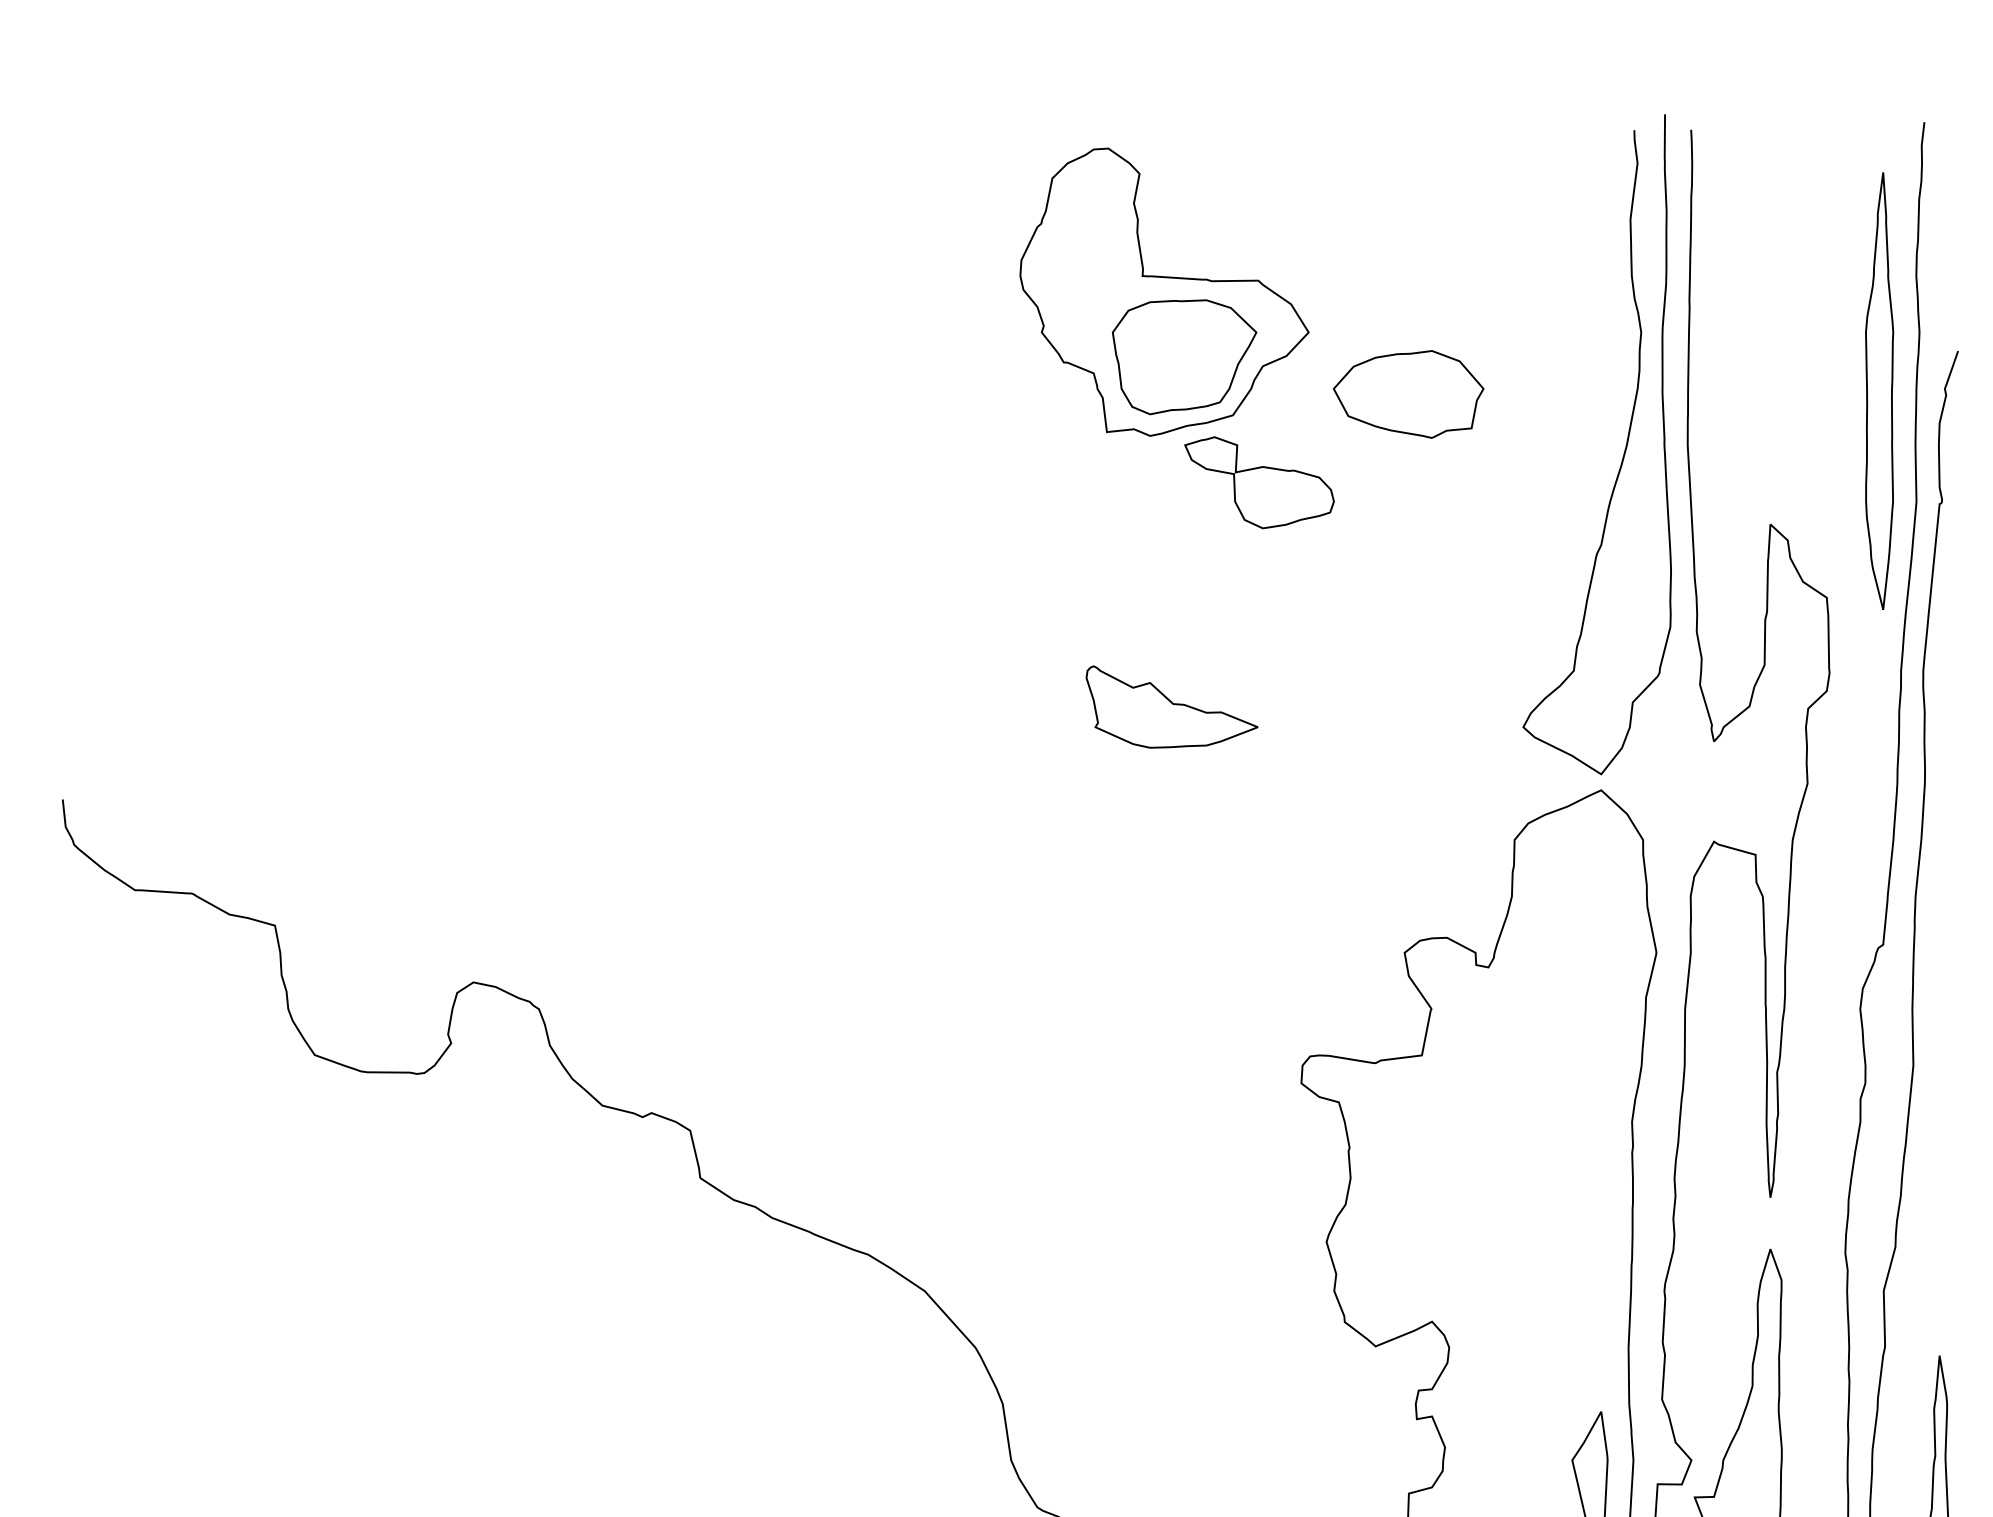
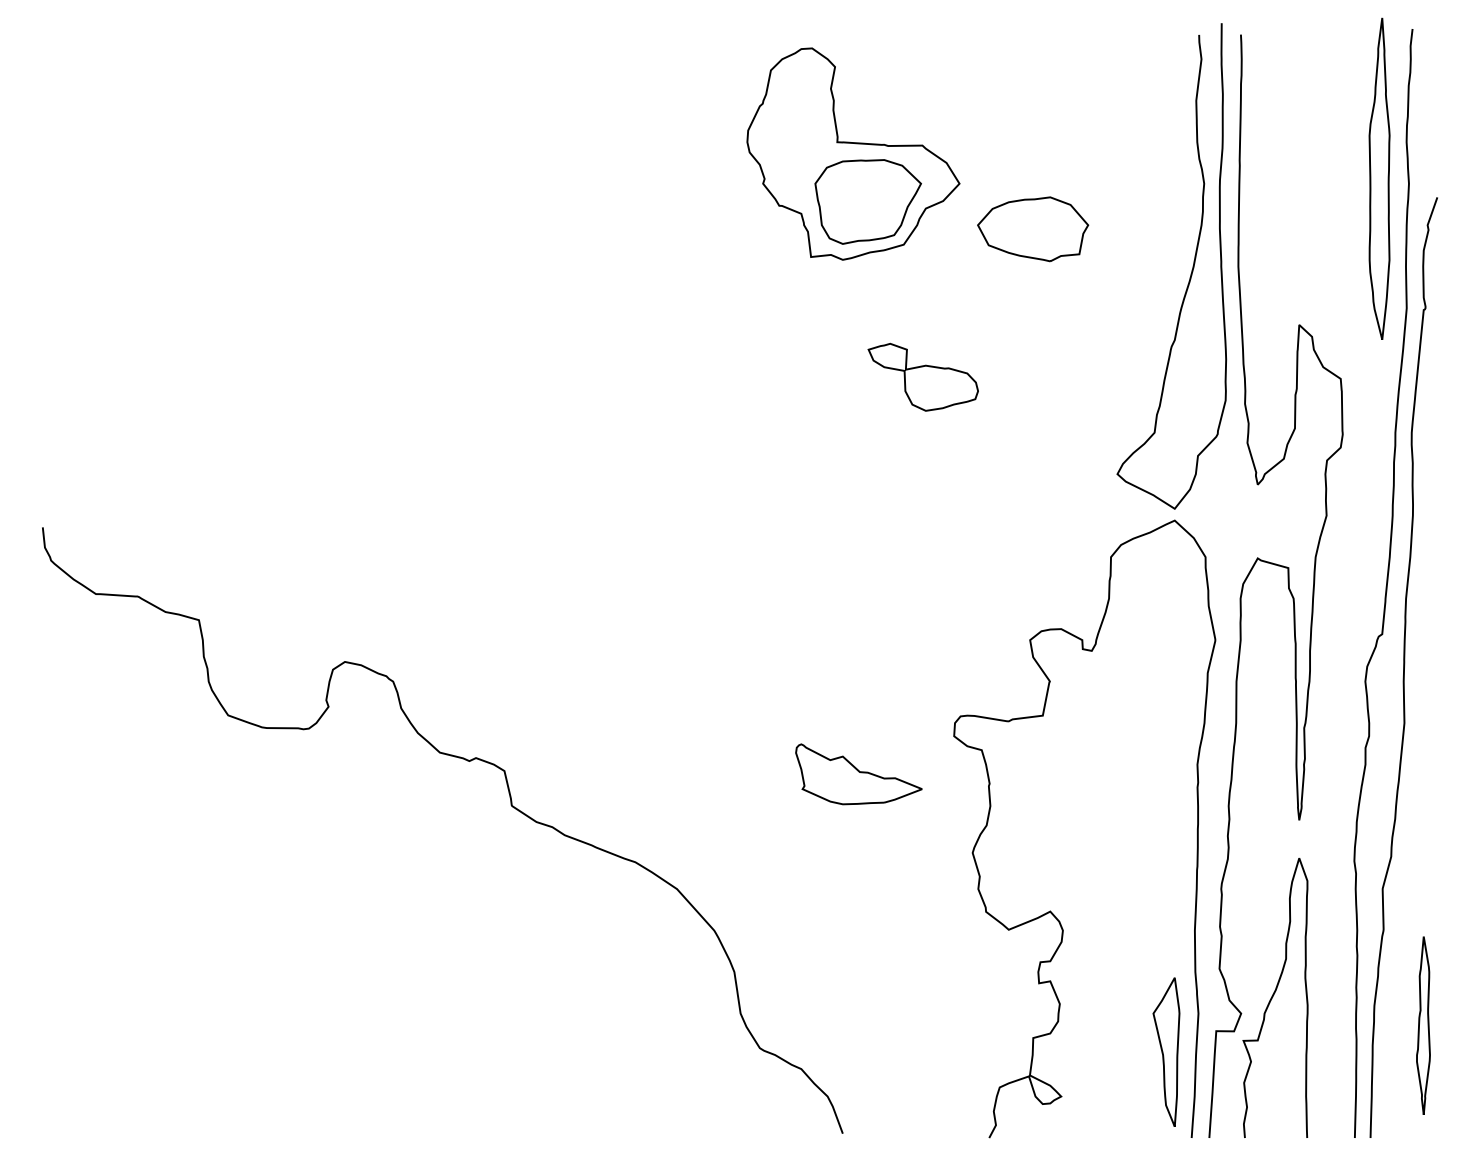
part: (1879, 390) -> (1379, 178), moved
part: (1258, 481) -> (922, 376), moved
part: (1171, 707) -> (858, 774), moved

